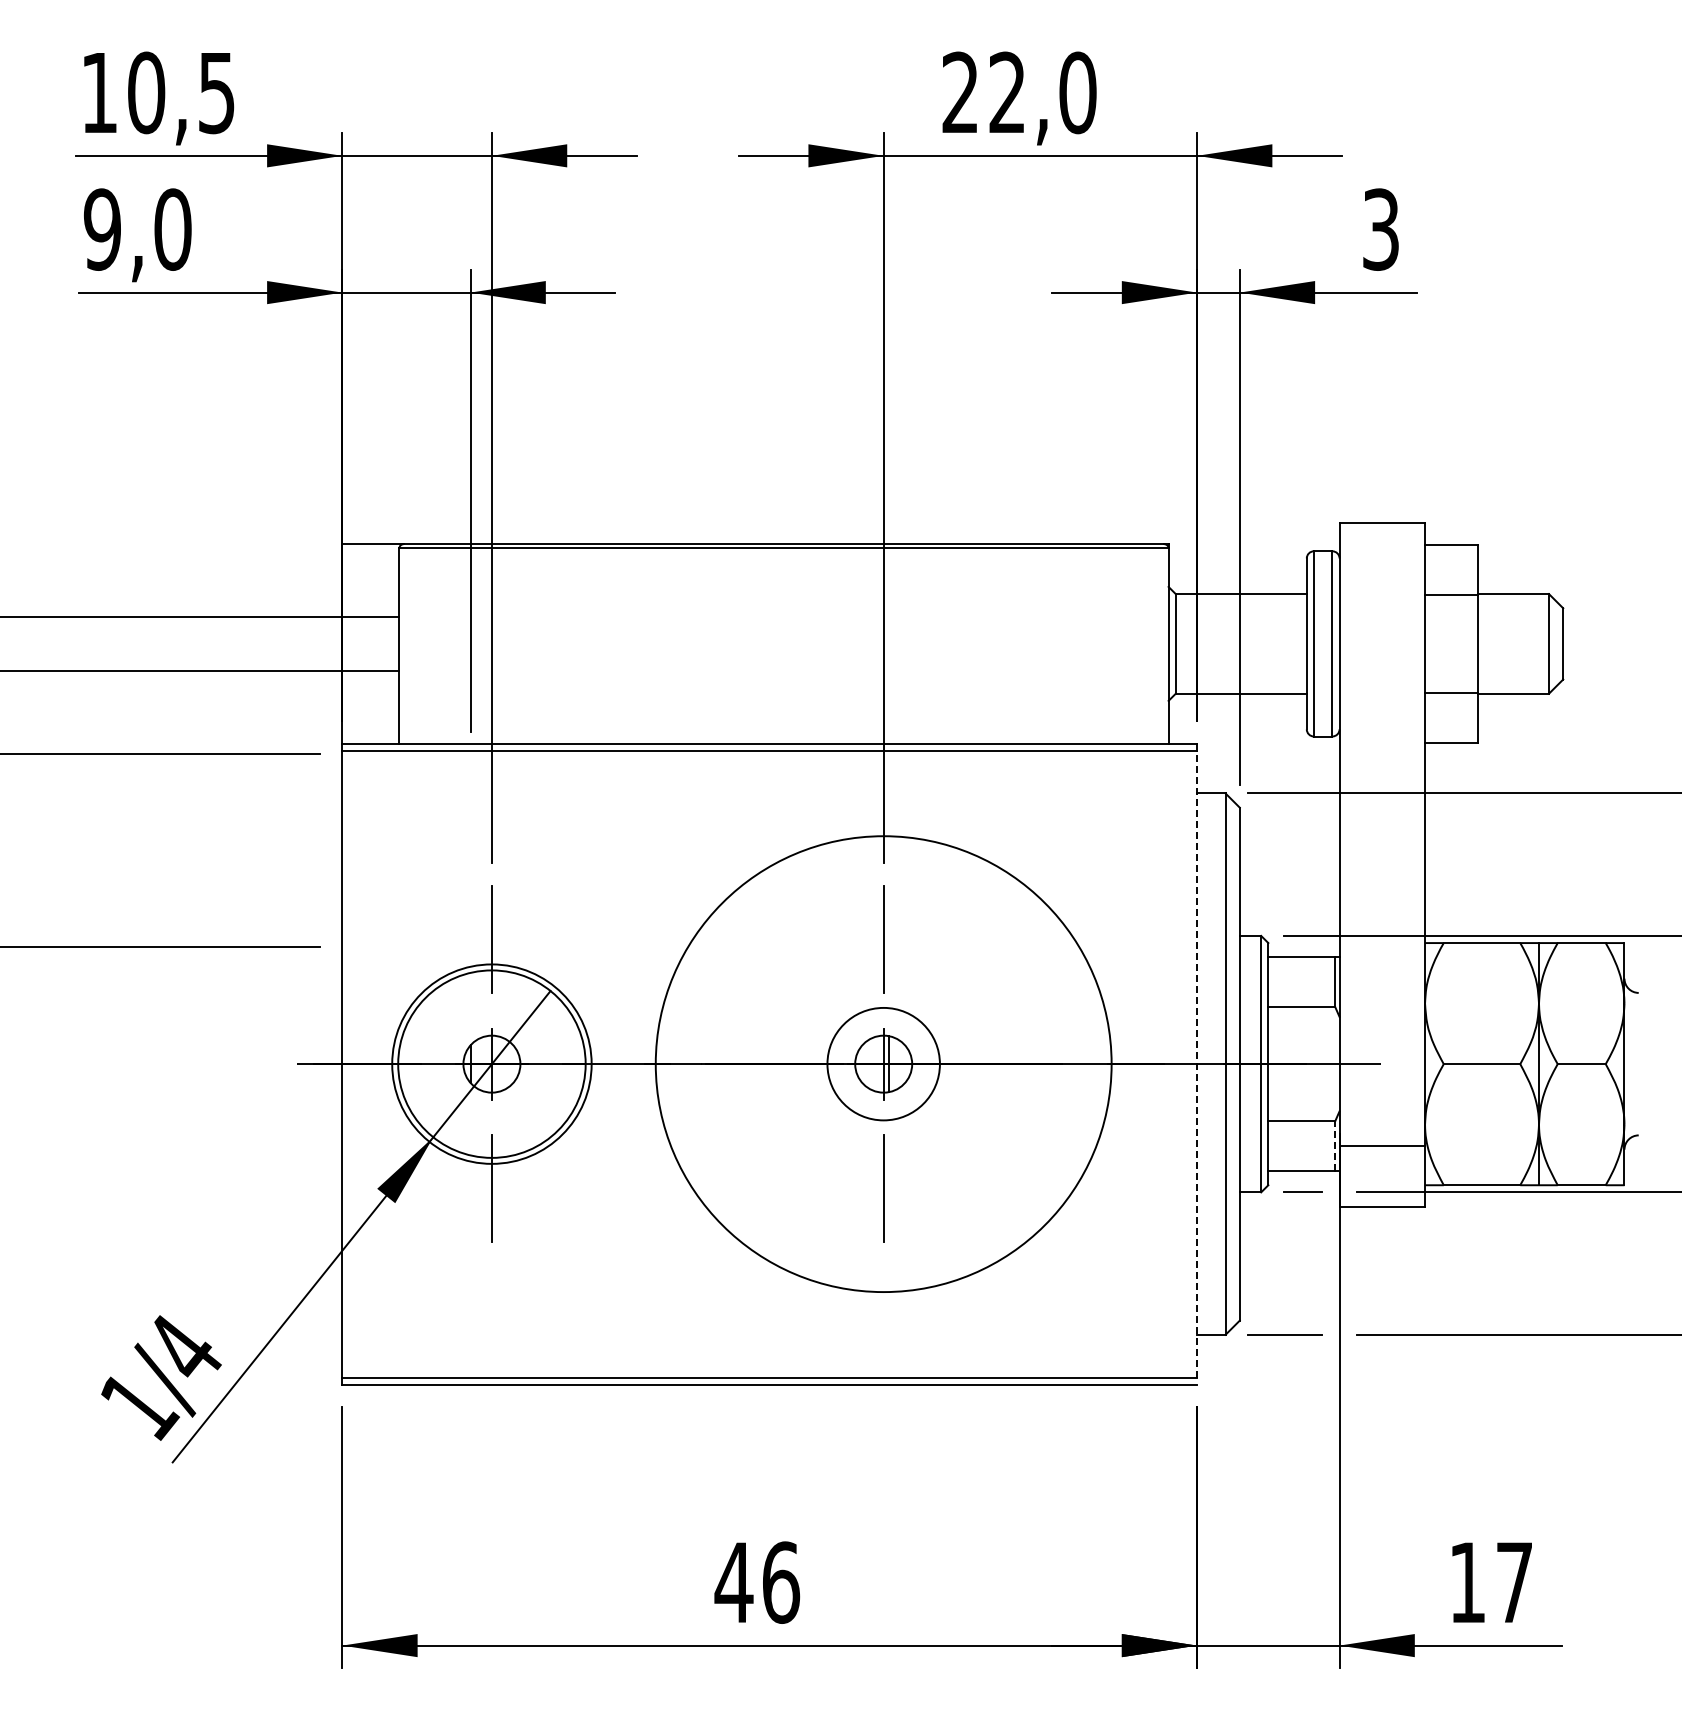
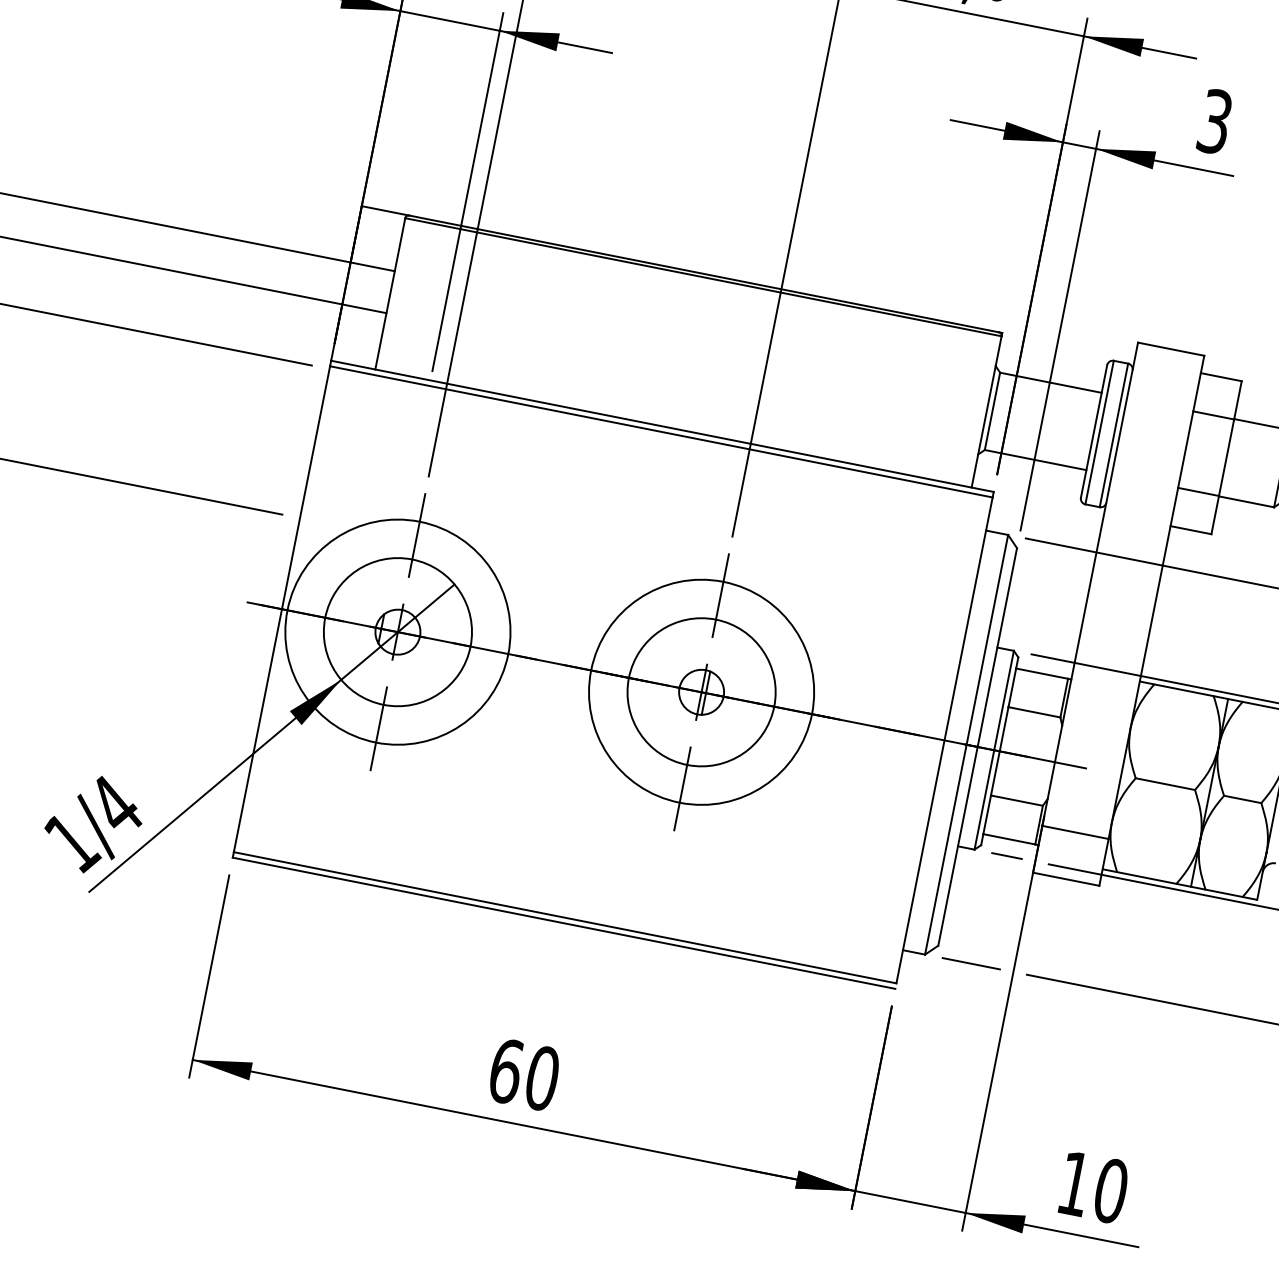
circle: (491, 1063) -> (397, 631), size x1.43
circle: (883, 1063) -> (701, 691), size x0.62
circle: (883, 1063) -> (701, 691), size x1.67
line: (1197, 1063) -> (944, 739), dashed -> solid
line: (1335, 1146) -> (1039, 825), dashed -> solid
text: (757, 1582) -> (524, 1074), 46 -> 60
text: (1514, 1582) -> (1111, 1190), 17 -> 10

